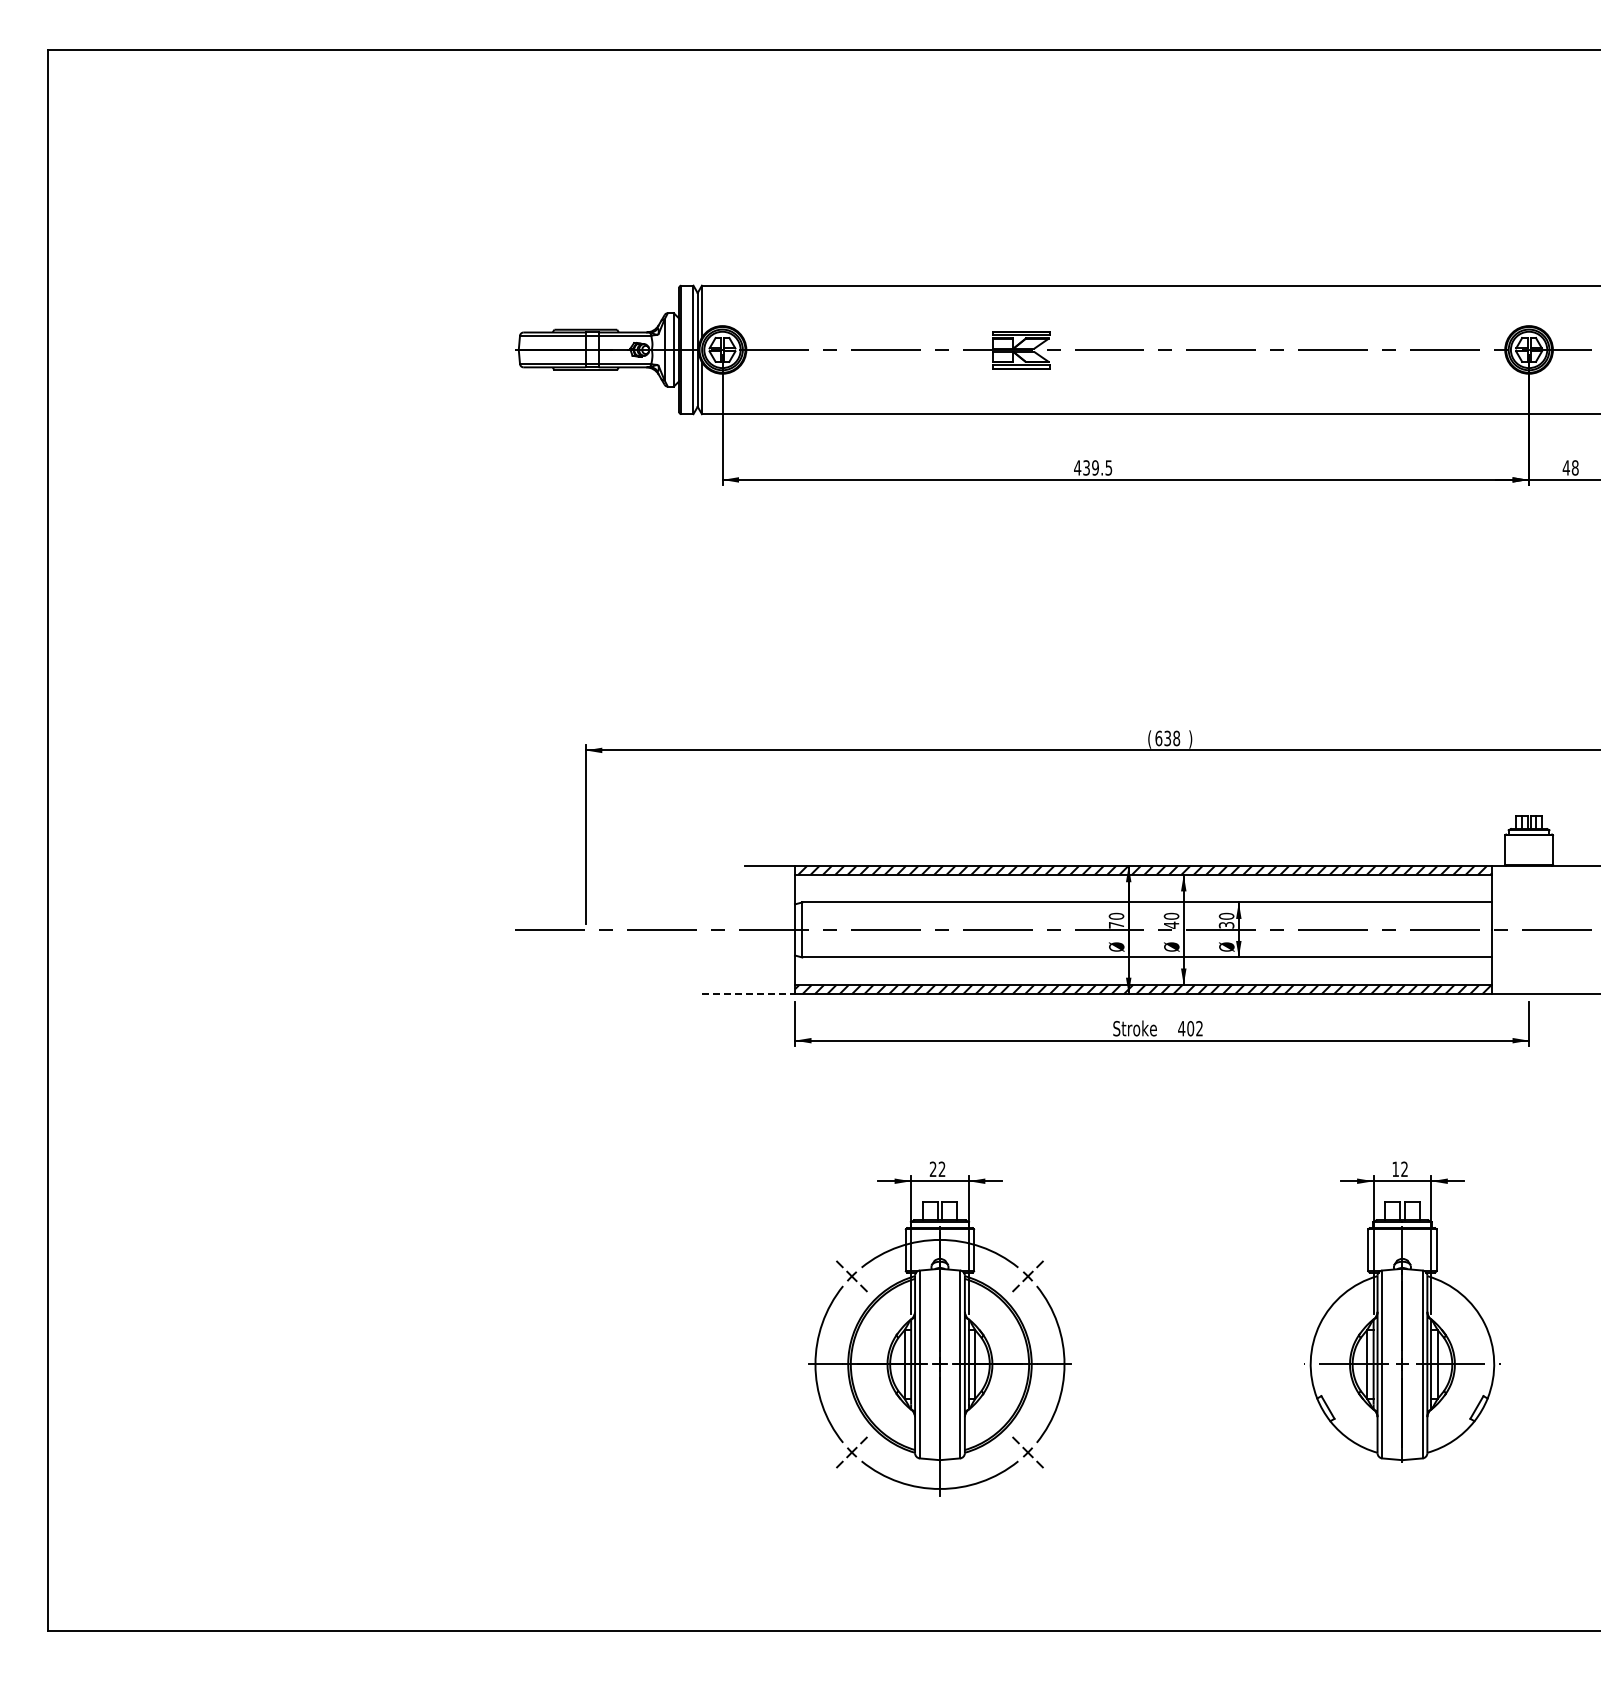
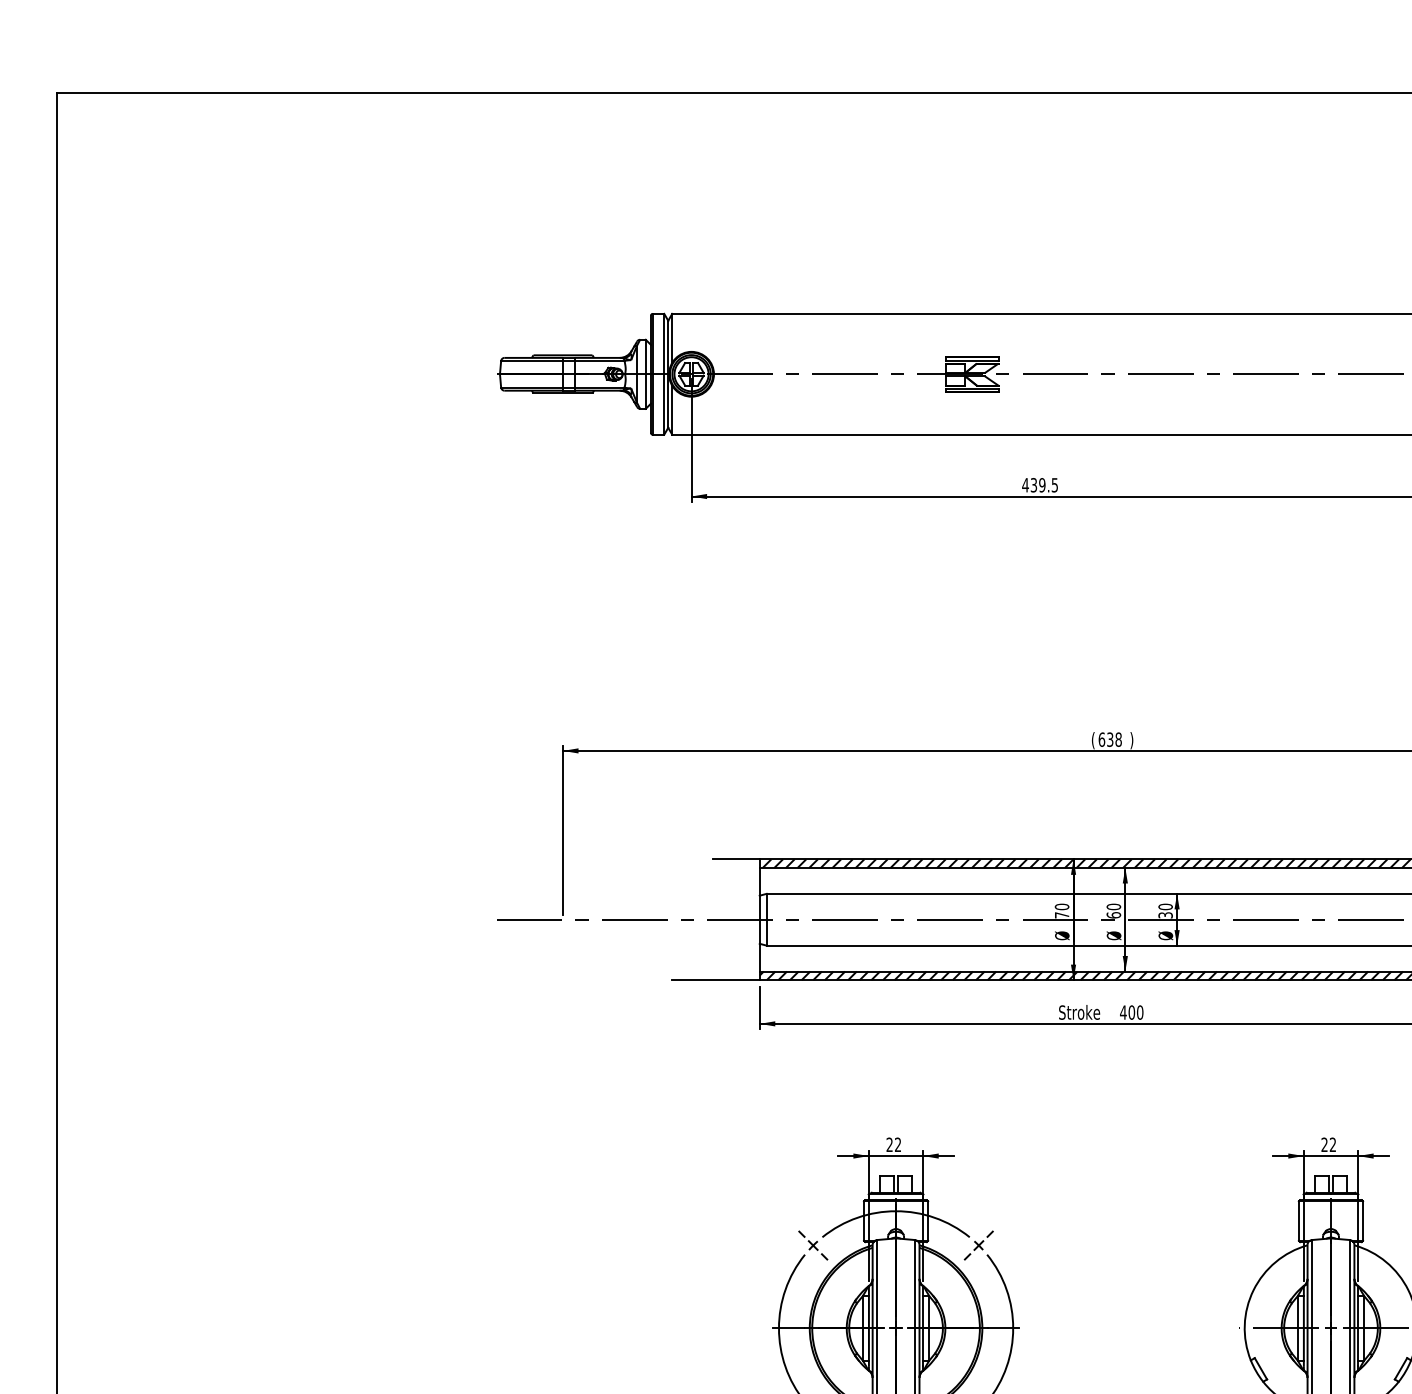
text: (1171, 924) -> (1113, 914), 40 -> 60
line: (748, 994) -> (716, 980), dashed -> solid
text: (1199, 1028) -> (1140, 1012), 402 -> 400
text: (1395, 1168) -> (1324, 1144), 12 -> 22

